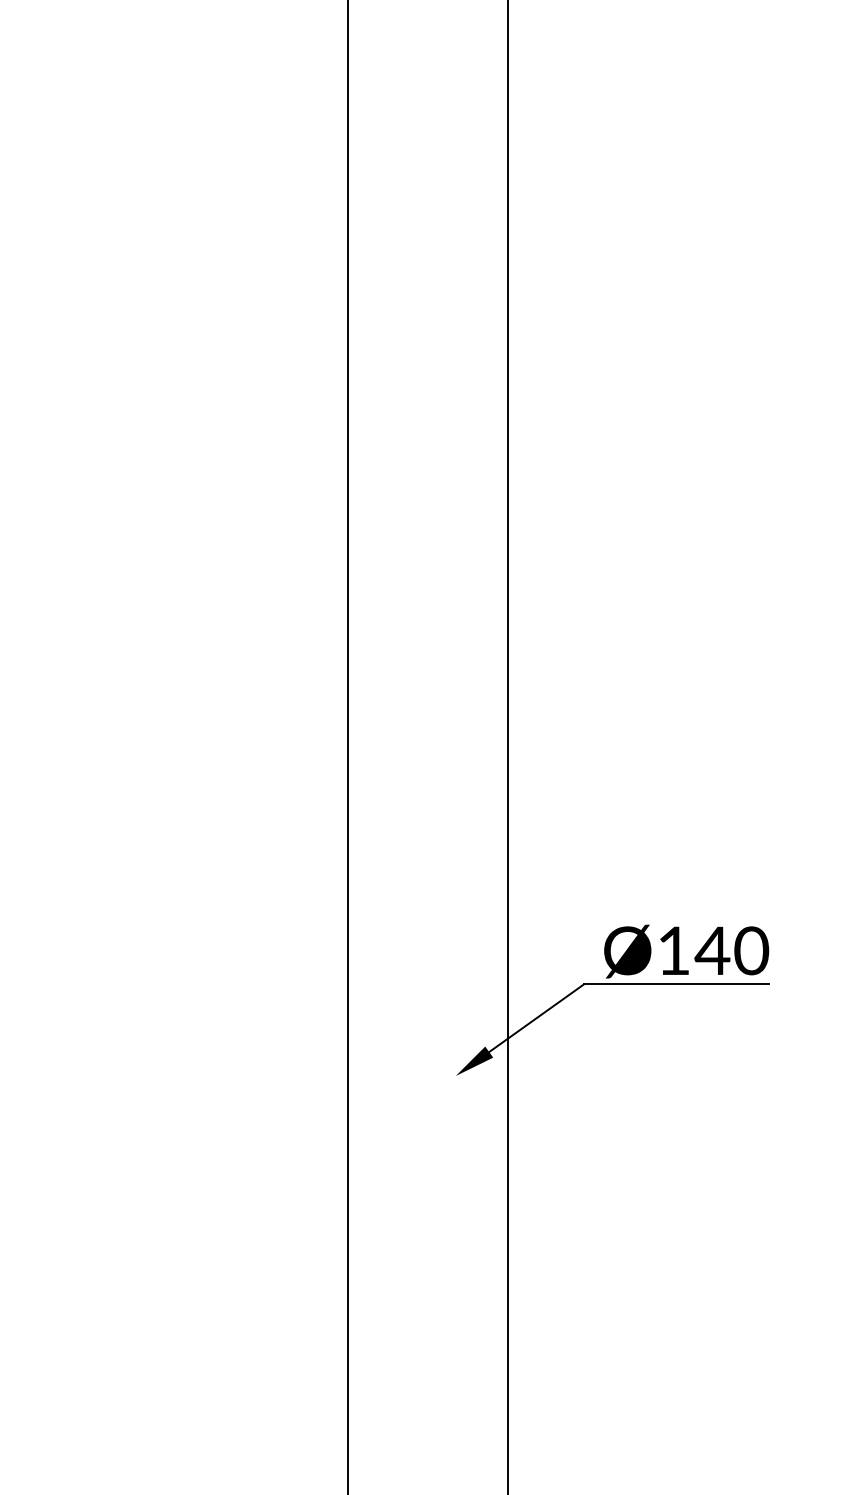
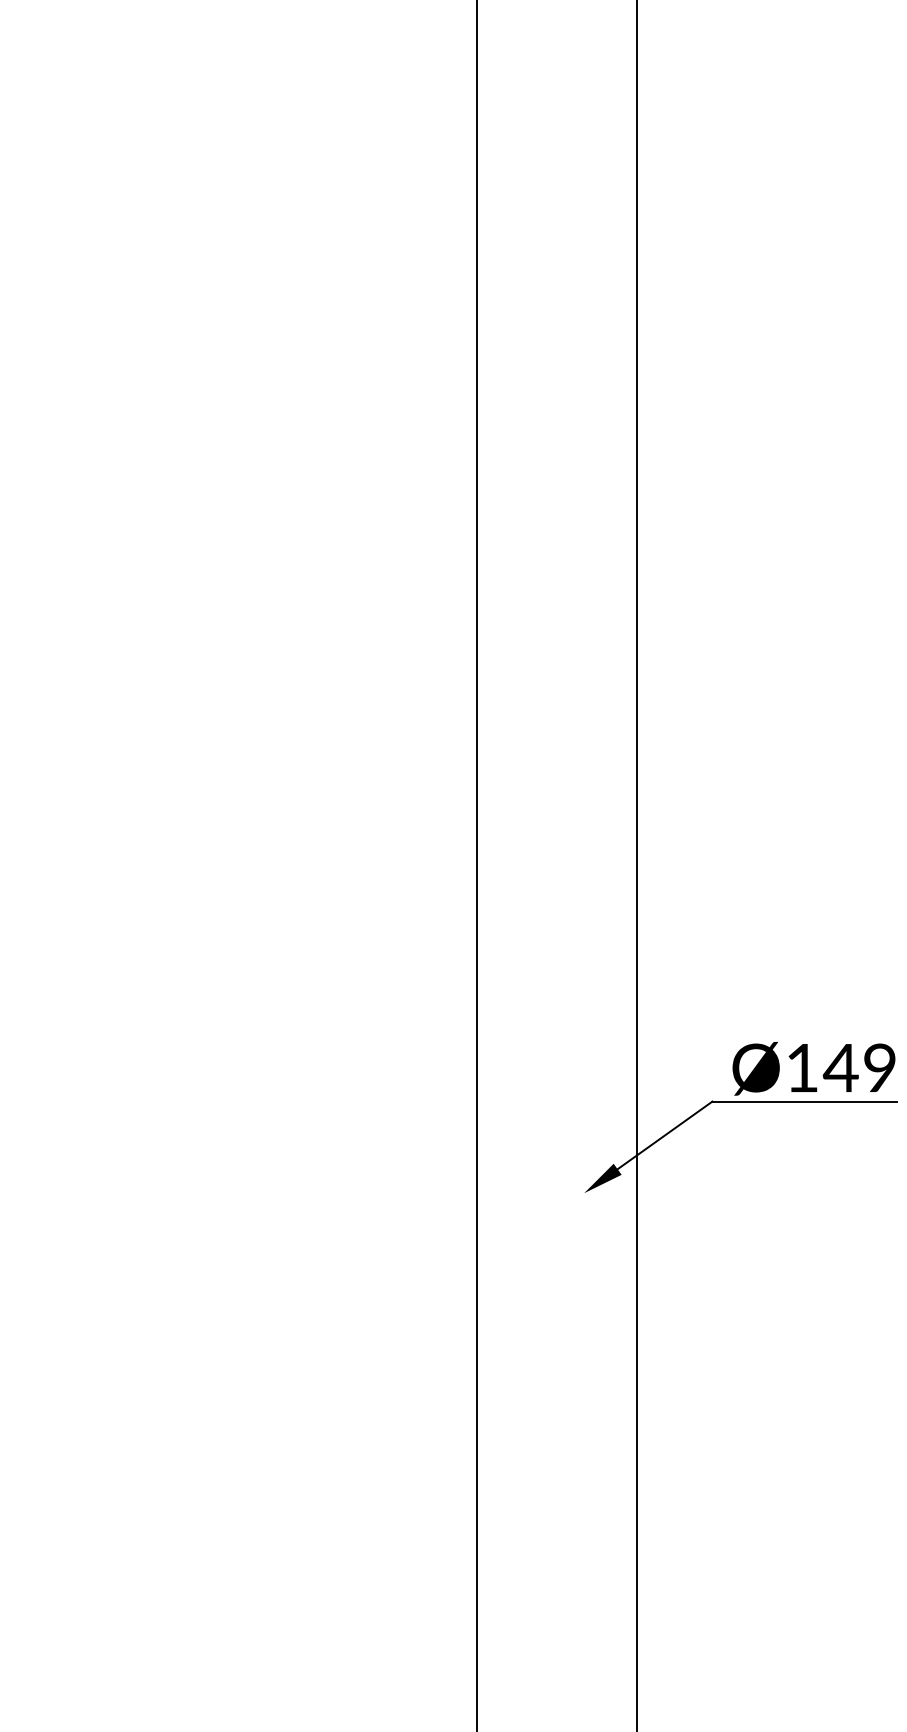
text: (751, 951) -> (879, 1068), Ø140 -> Ø149

